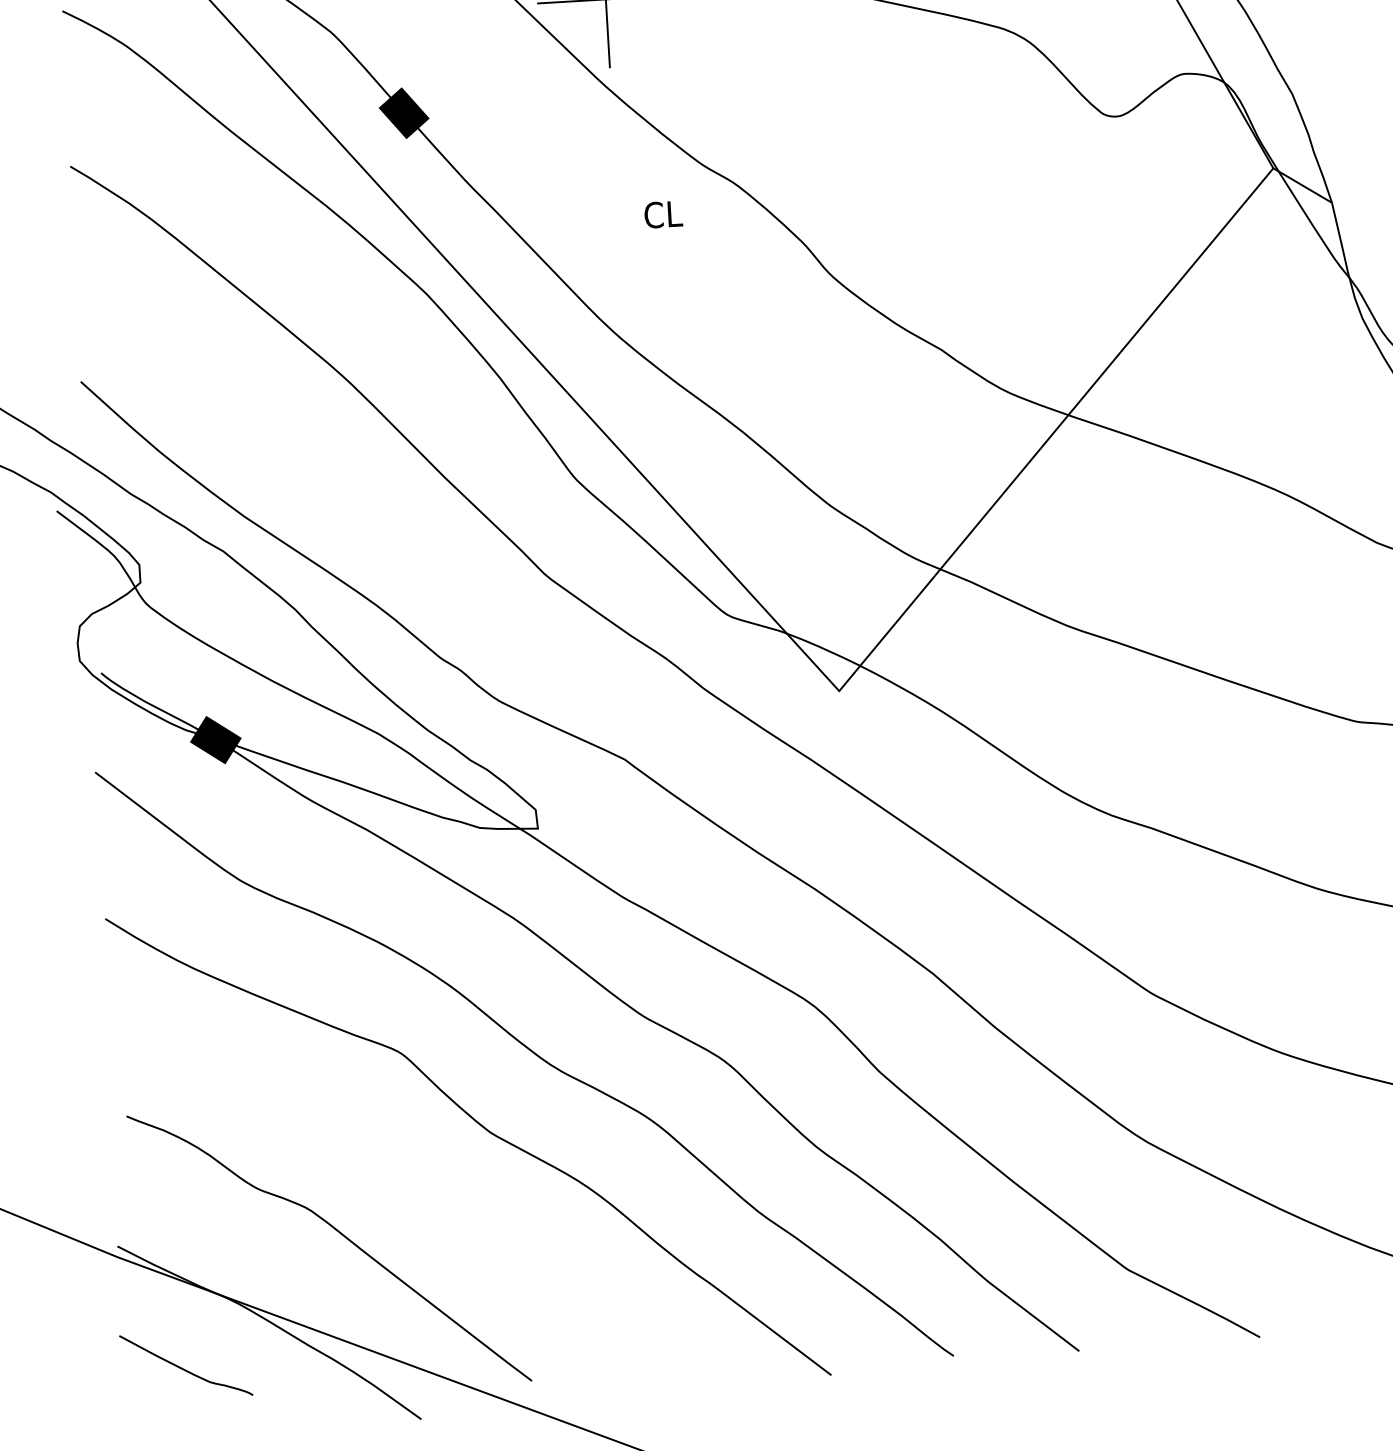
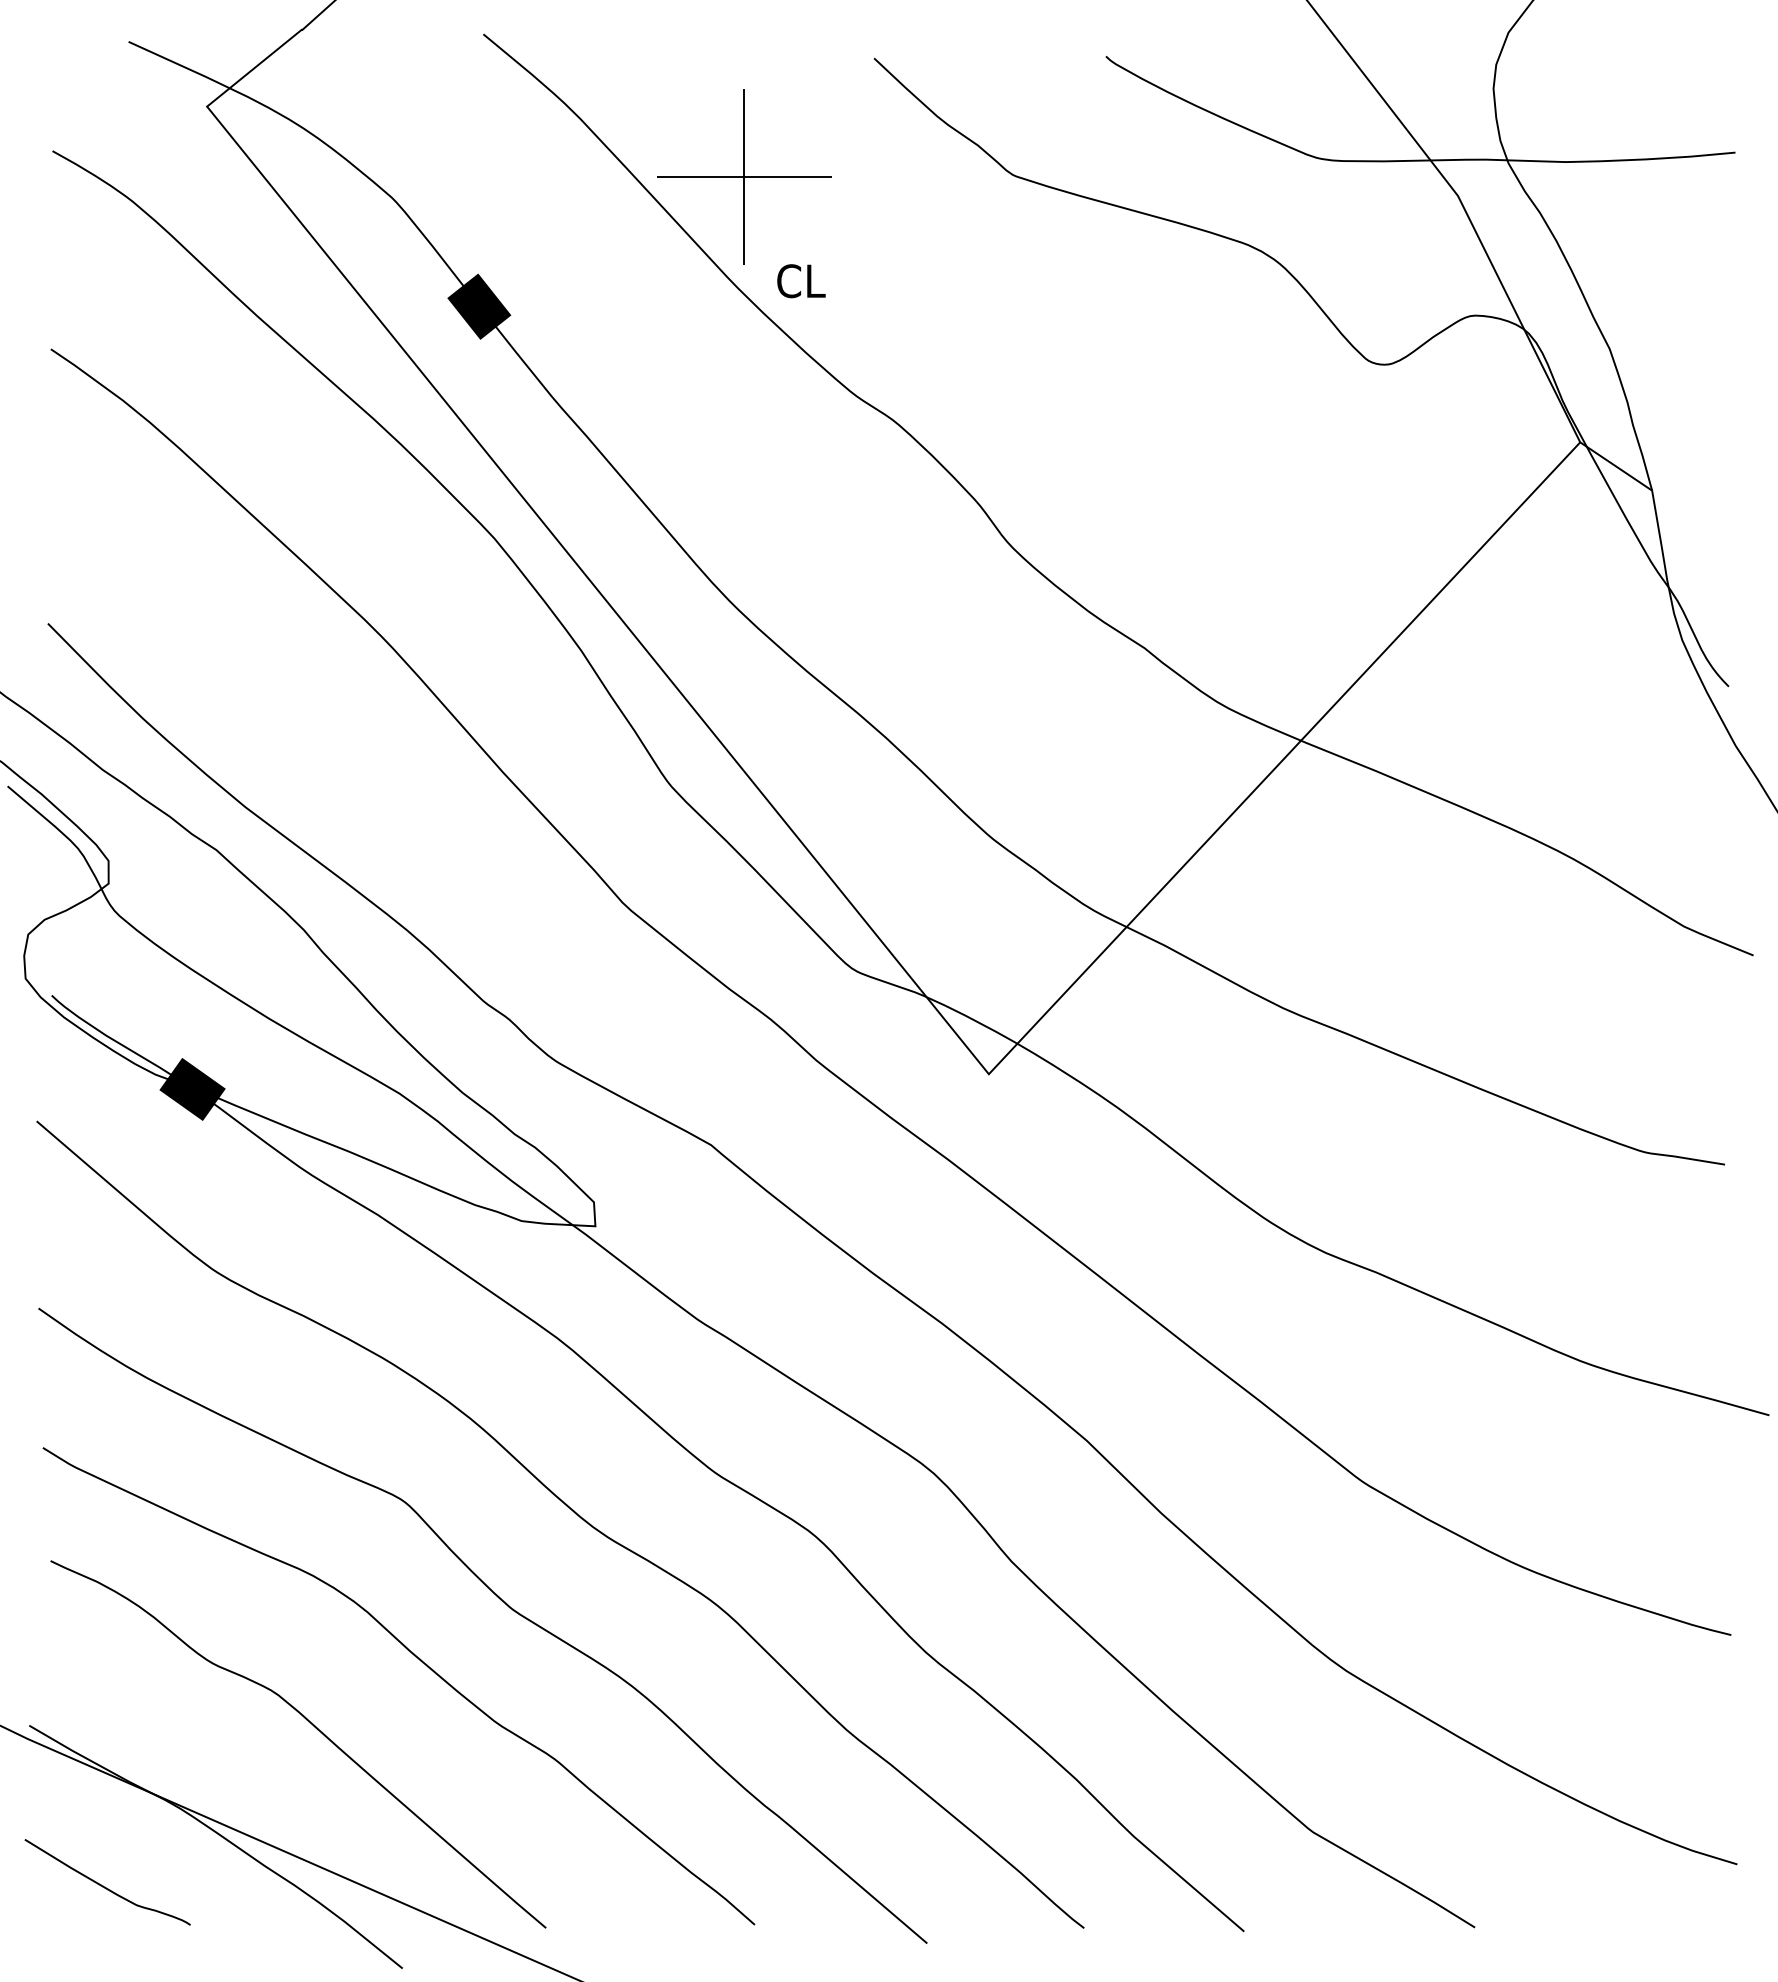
text: (663, 214) -> (801, 281), moved
curve: (421, 1178) -> (421, 1662), added

